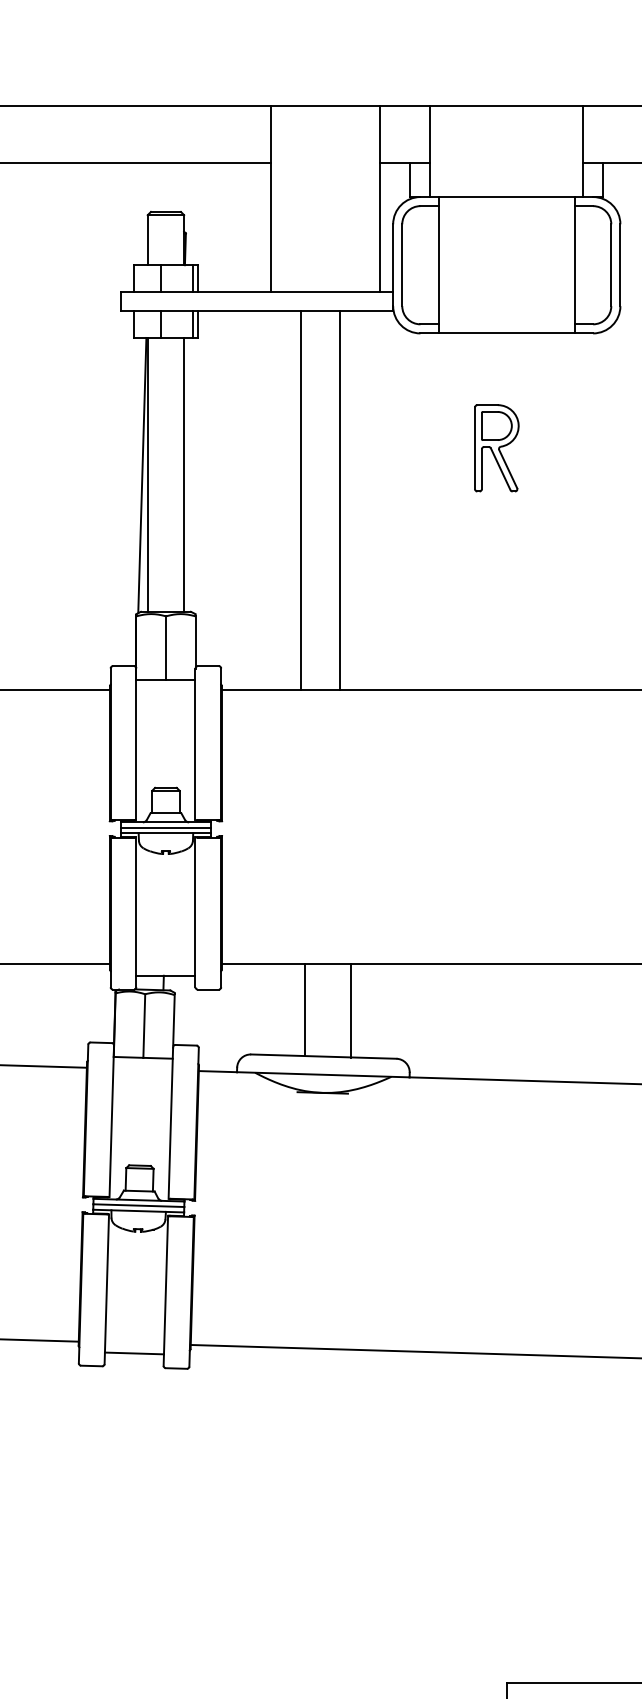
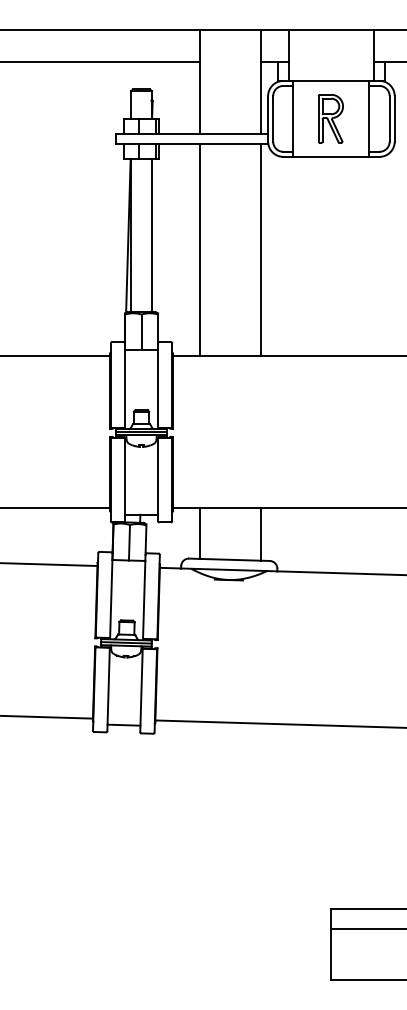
part: (496, 447) -> (330, 118), moved
line: (300, 499) -> (199, 249), moved
line: (339, 499) -> (260, 249), moved
line: (304, 1009) -> (199, 533), moved
line: (350, 1011) -> (260, 534), moved

